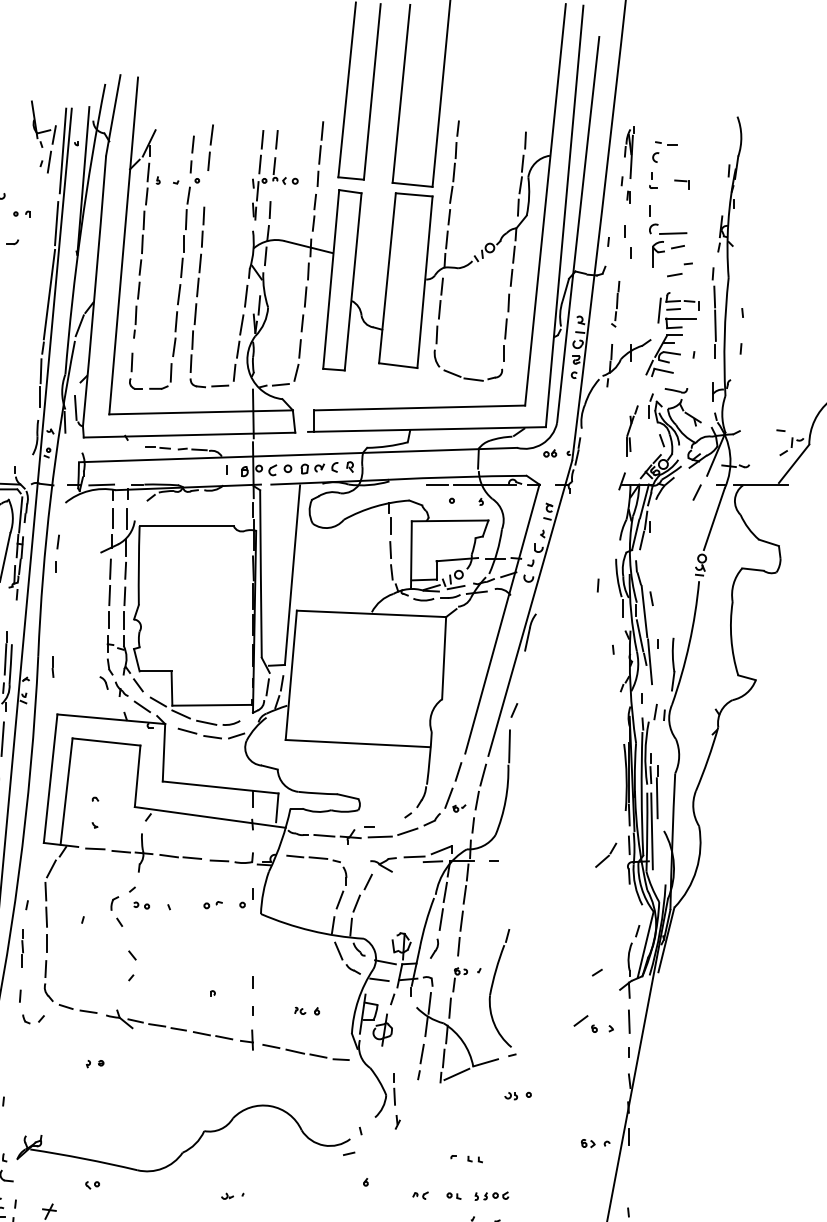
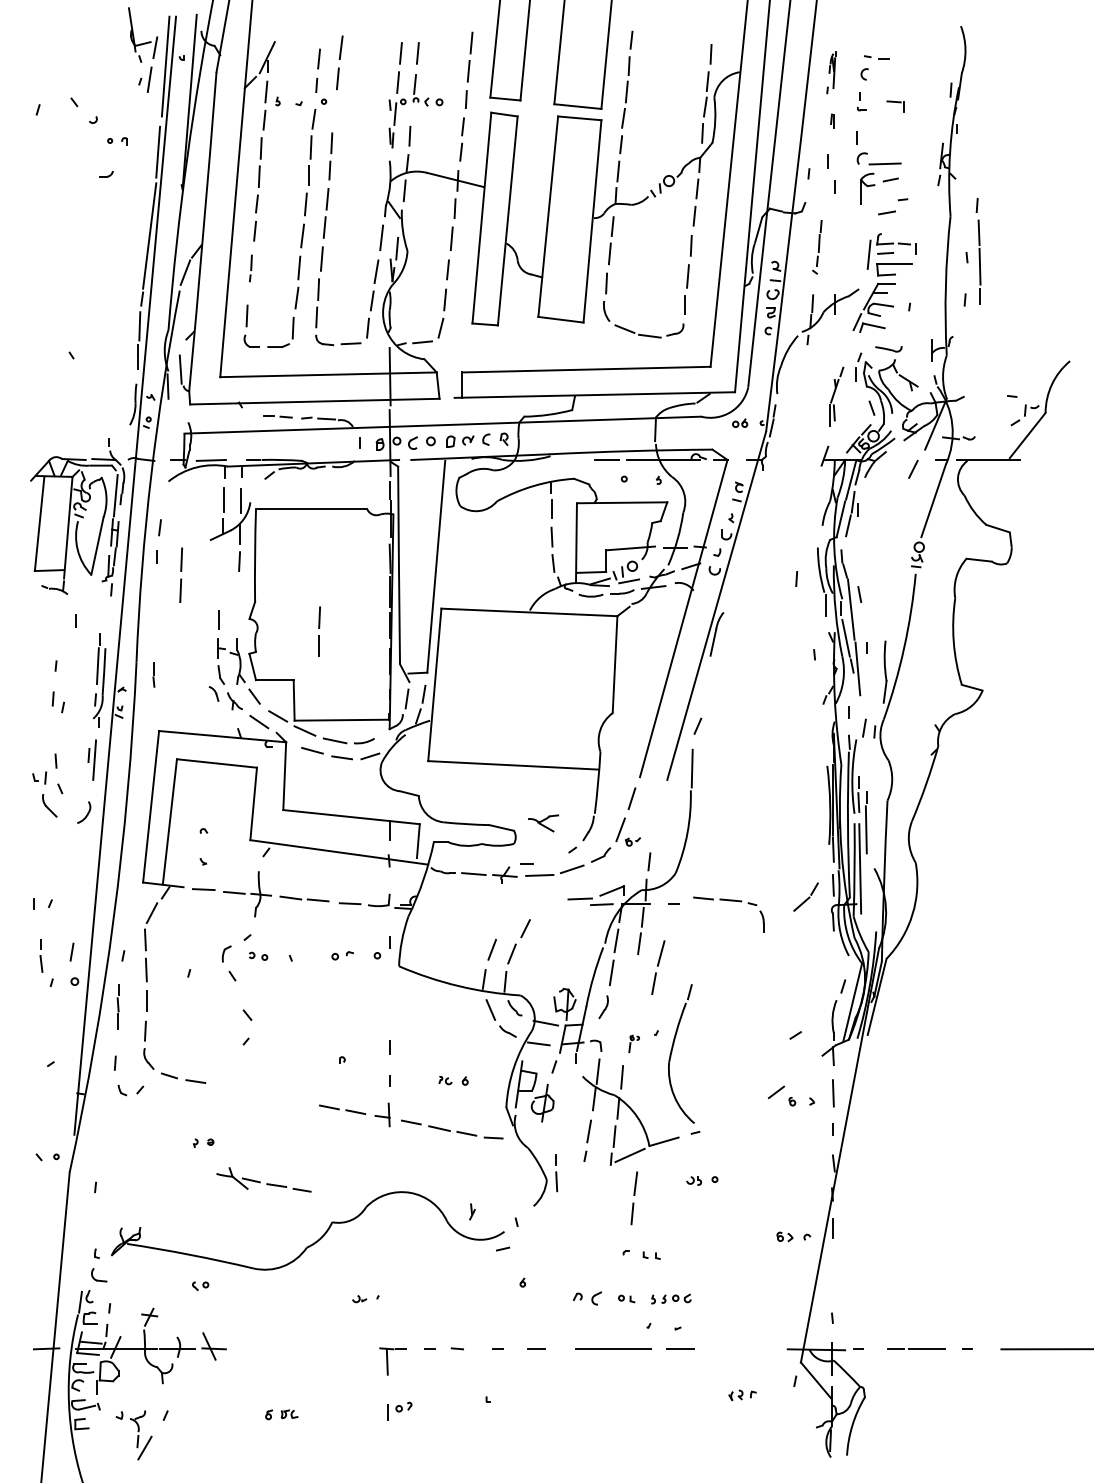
part: (627, 155) -> (831, 72), size x0.6
part: (714, 312) -> (978, 251), moved
part: (134, 322) -> (250, 268), size x0.7
line: (109, 579) -> (180, 571), moved
line: (124, 605) -> (319, 628), moved
part: (480, 786) -> (658, 967), moved
part: (316, 859) -> (728, 901), moved
part: (383, 864) -> (543, 823), moved
line: (460, 931) -> (634, 1195), moved
part: (460, 979) -> (634, 1043), size x0.6
part: (145, 1020) -> (263, 1179), moved
part: (397, 1121) -> (472, 1211), moved
part: (419, 1195) -> (586, 1298), size x1.6

